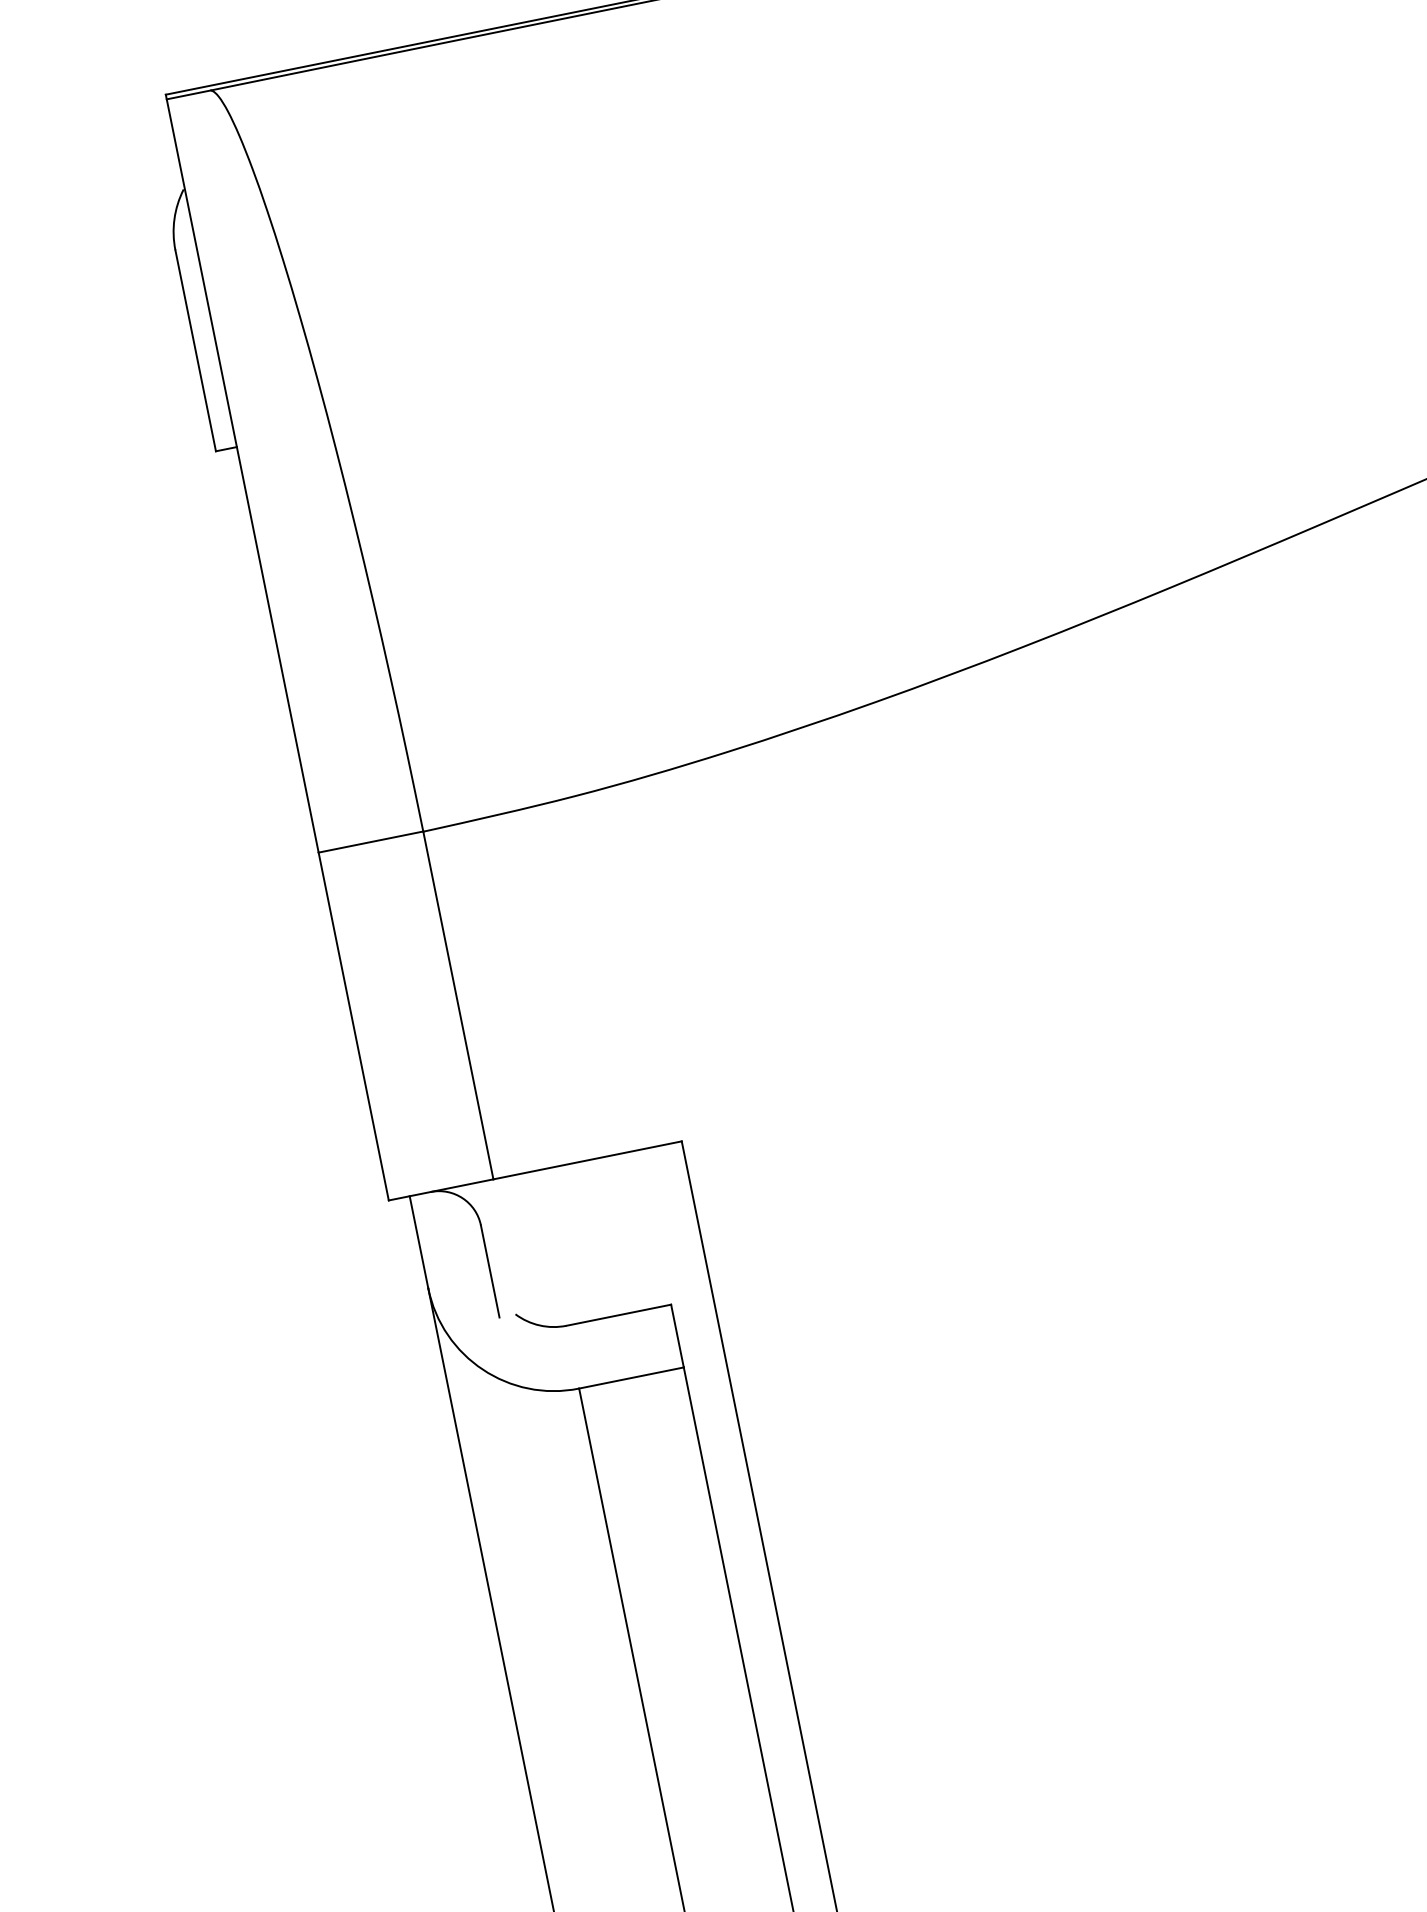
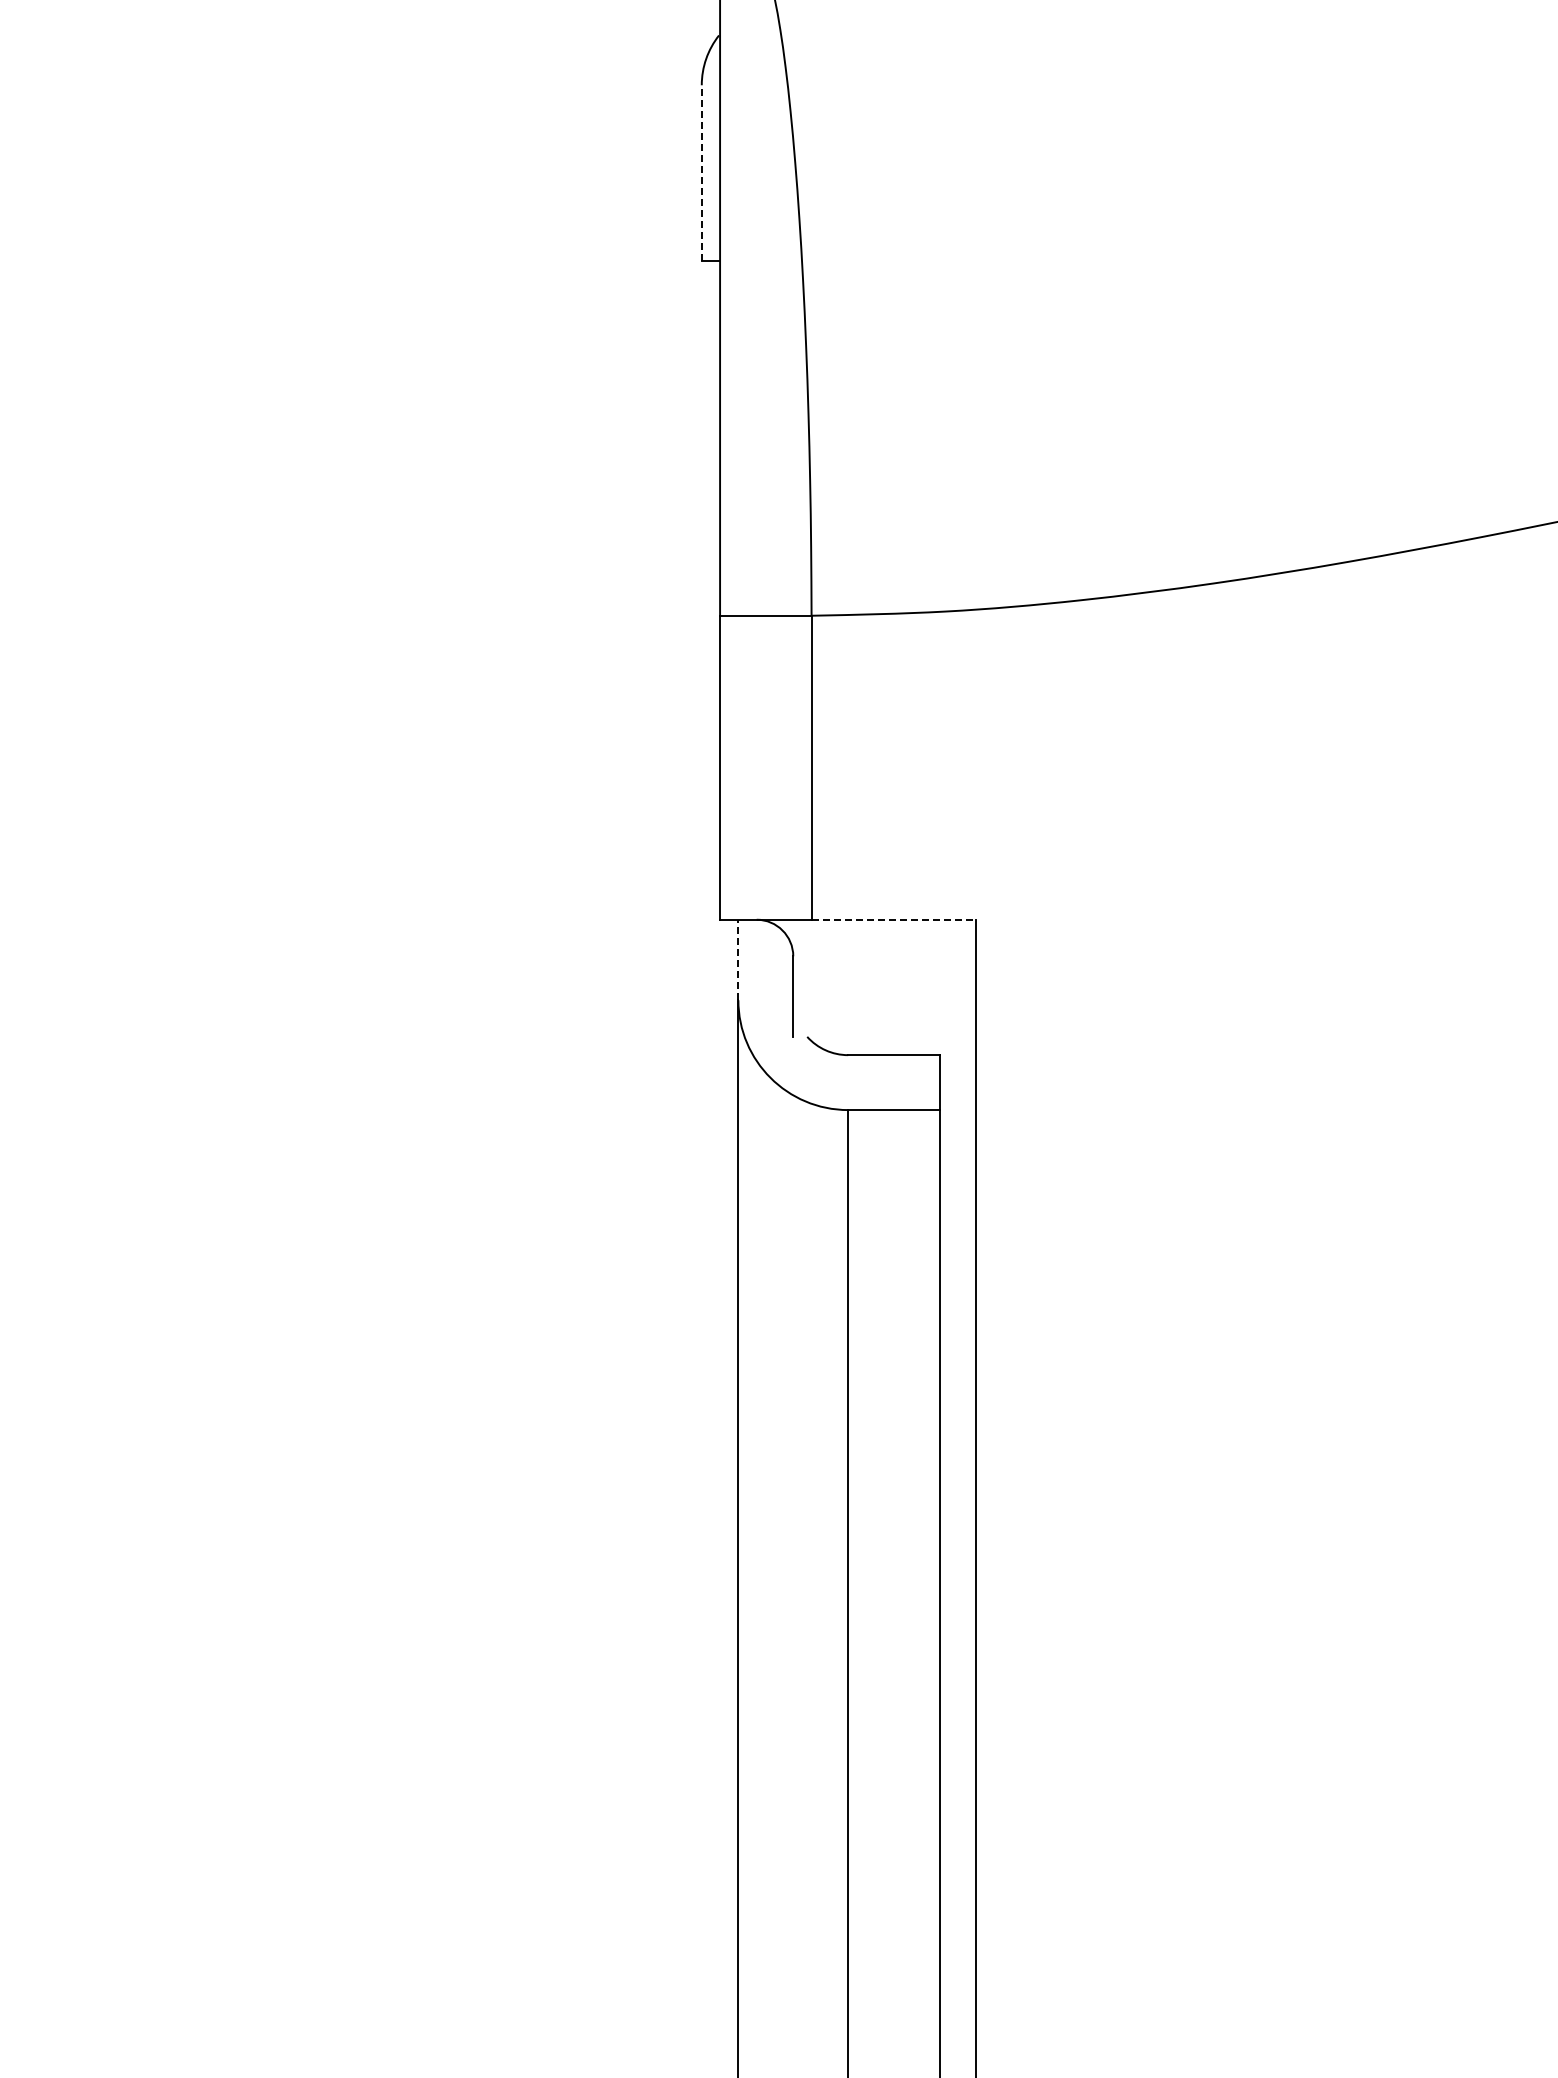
line: (195, 351) -> (701, 173), solid -> dashed
line: (588, 1159) -> (894, 919), solid -> dashed
line: (419, 1241) -> (738, 959), solid -> dashed

